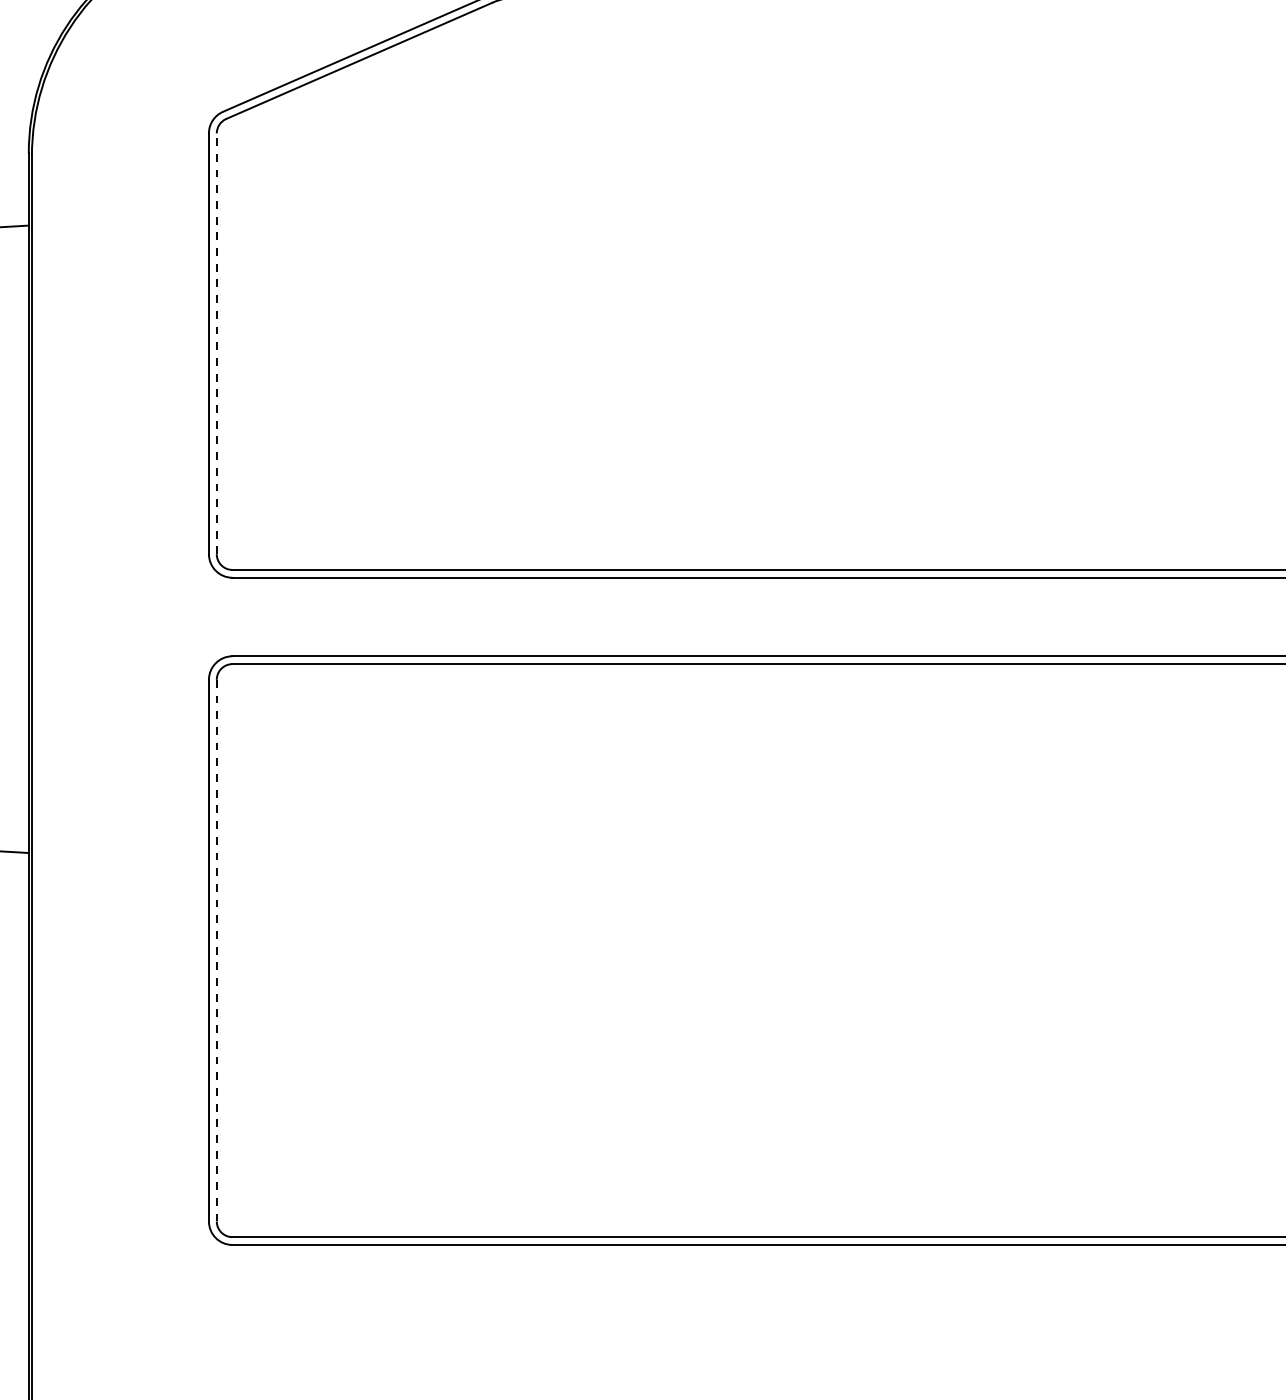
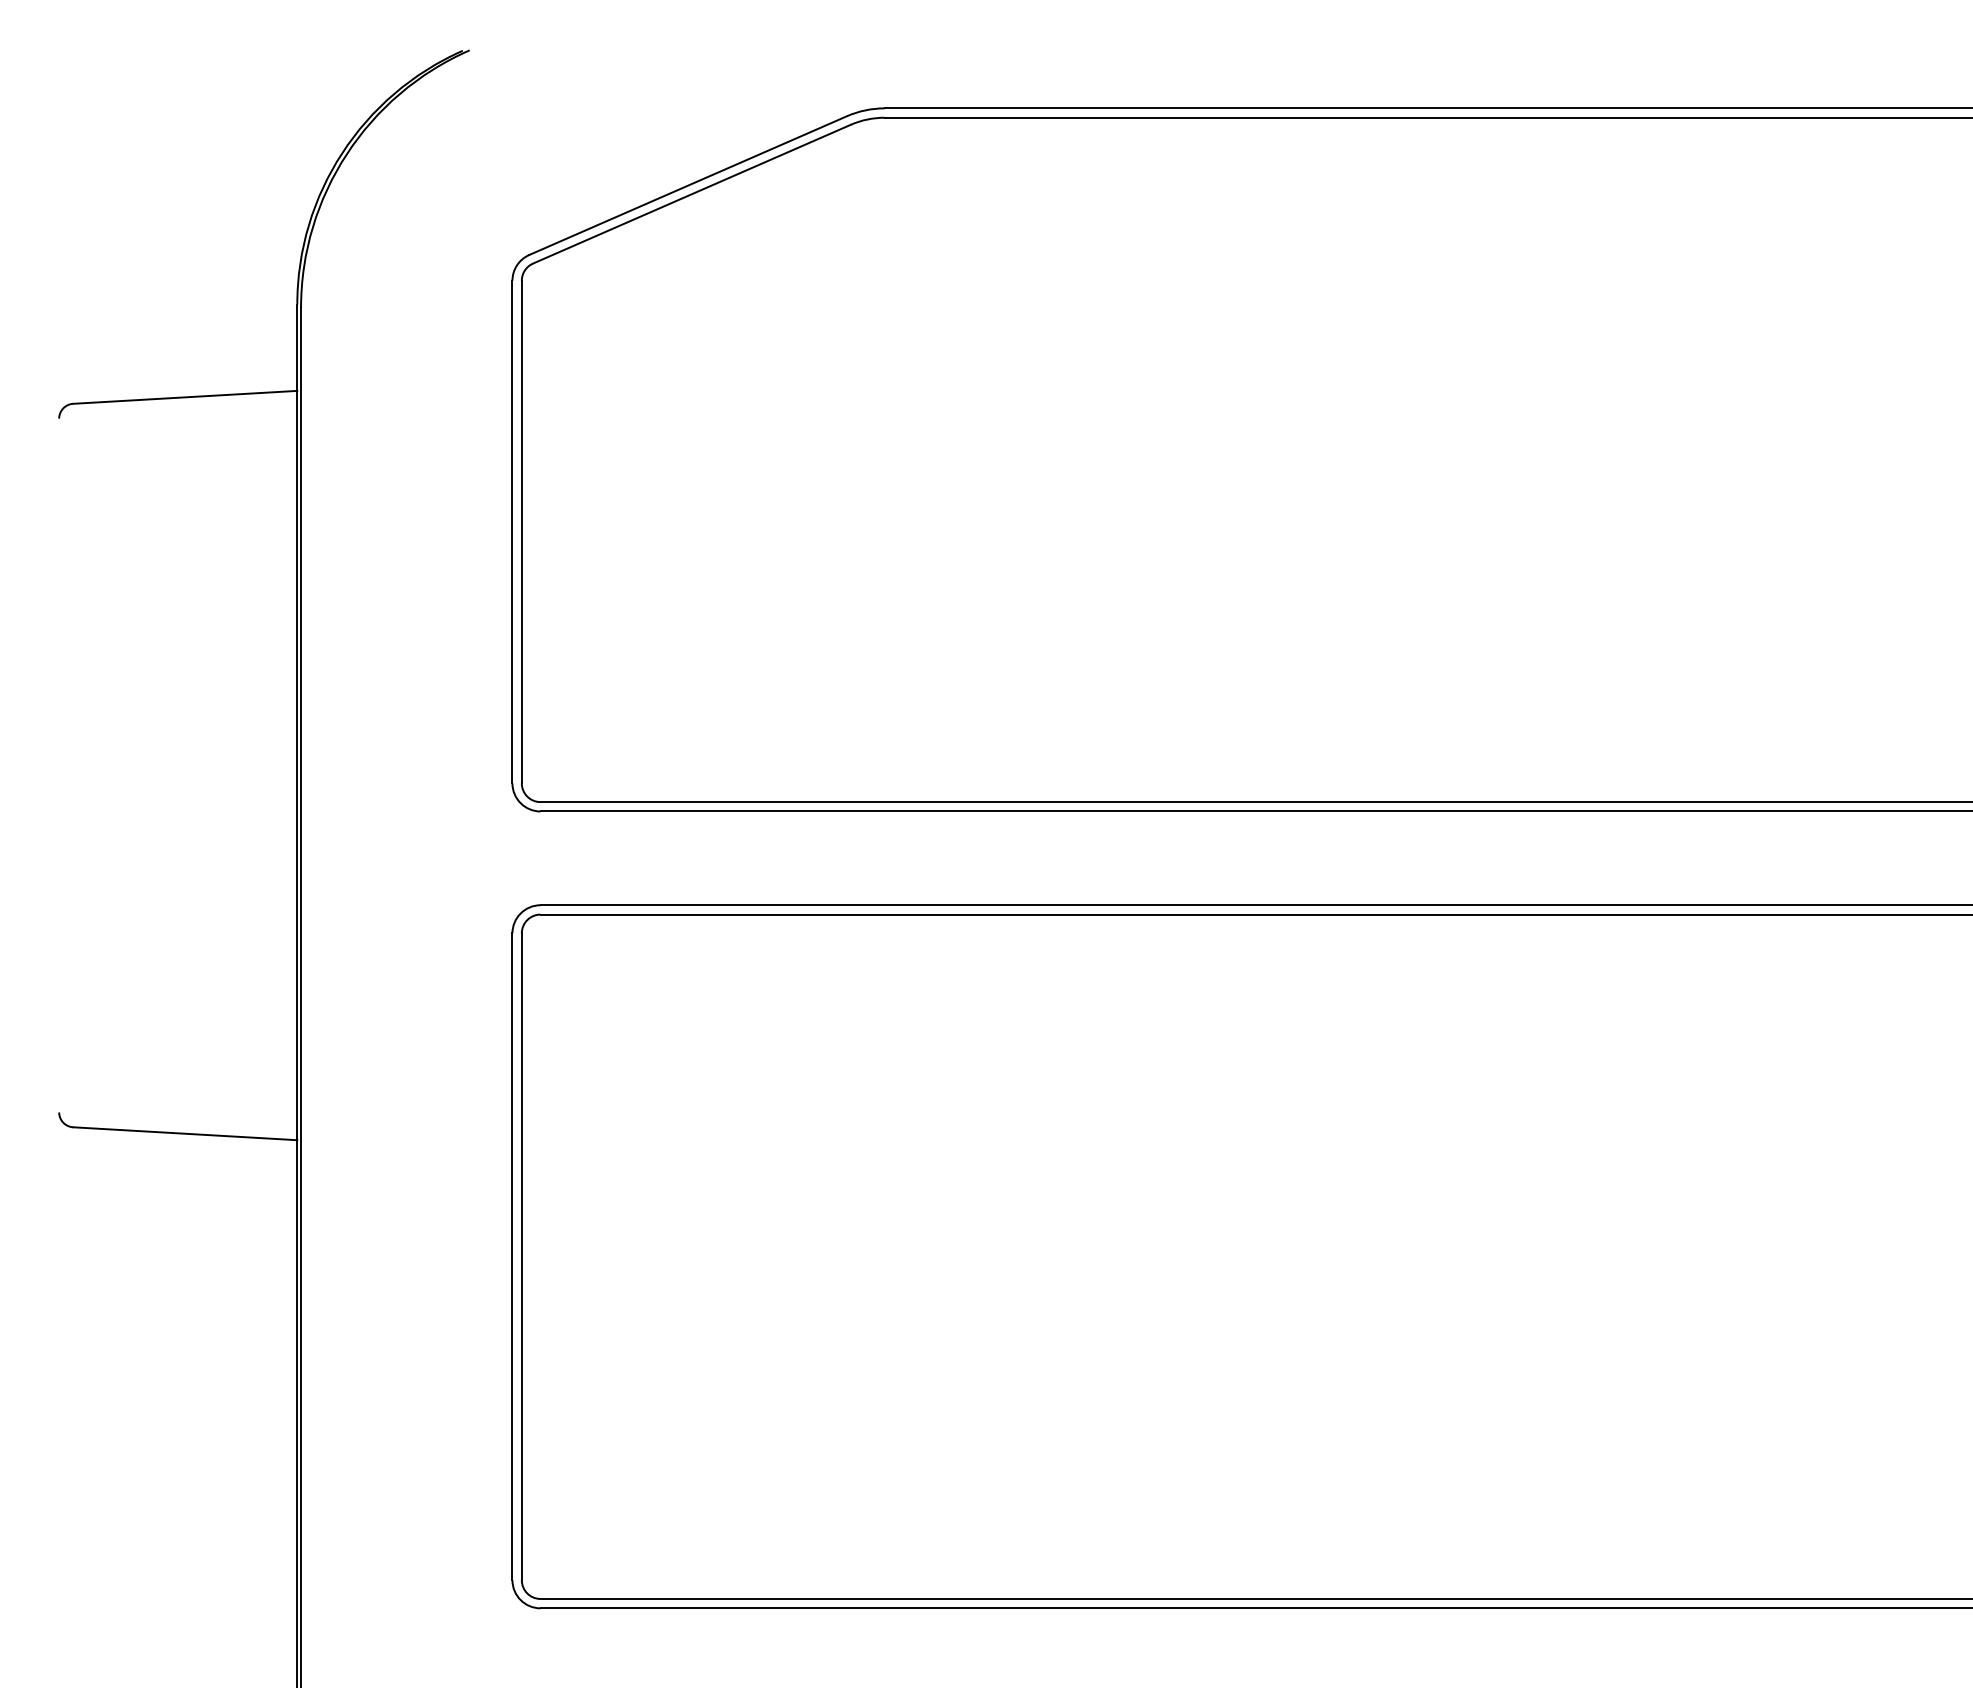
line: (216, 343) -> (521, 531), dashed -> solid
line: (216, 950) -> (521, 1256), dashed -> solid

